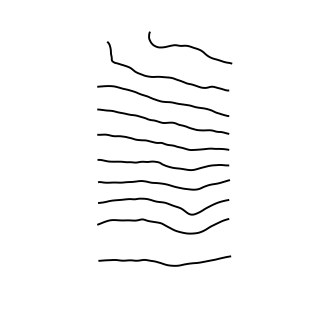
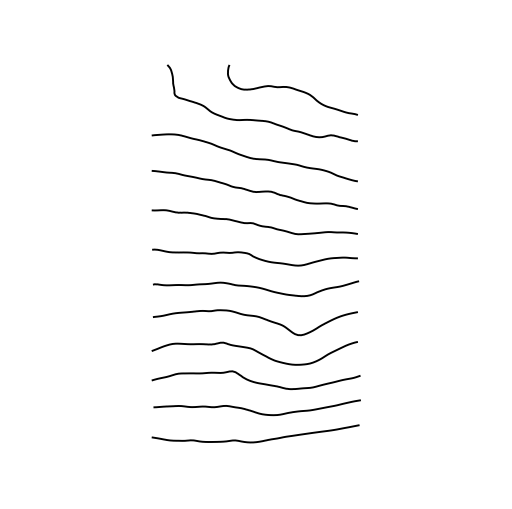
curve: (190, 47) -> (292, 89), moved
curve: (162, 243) -> (253, 380), added
curve: (166, 281) -> (259, 439), added

